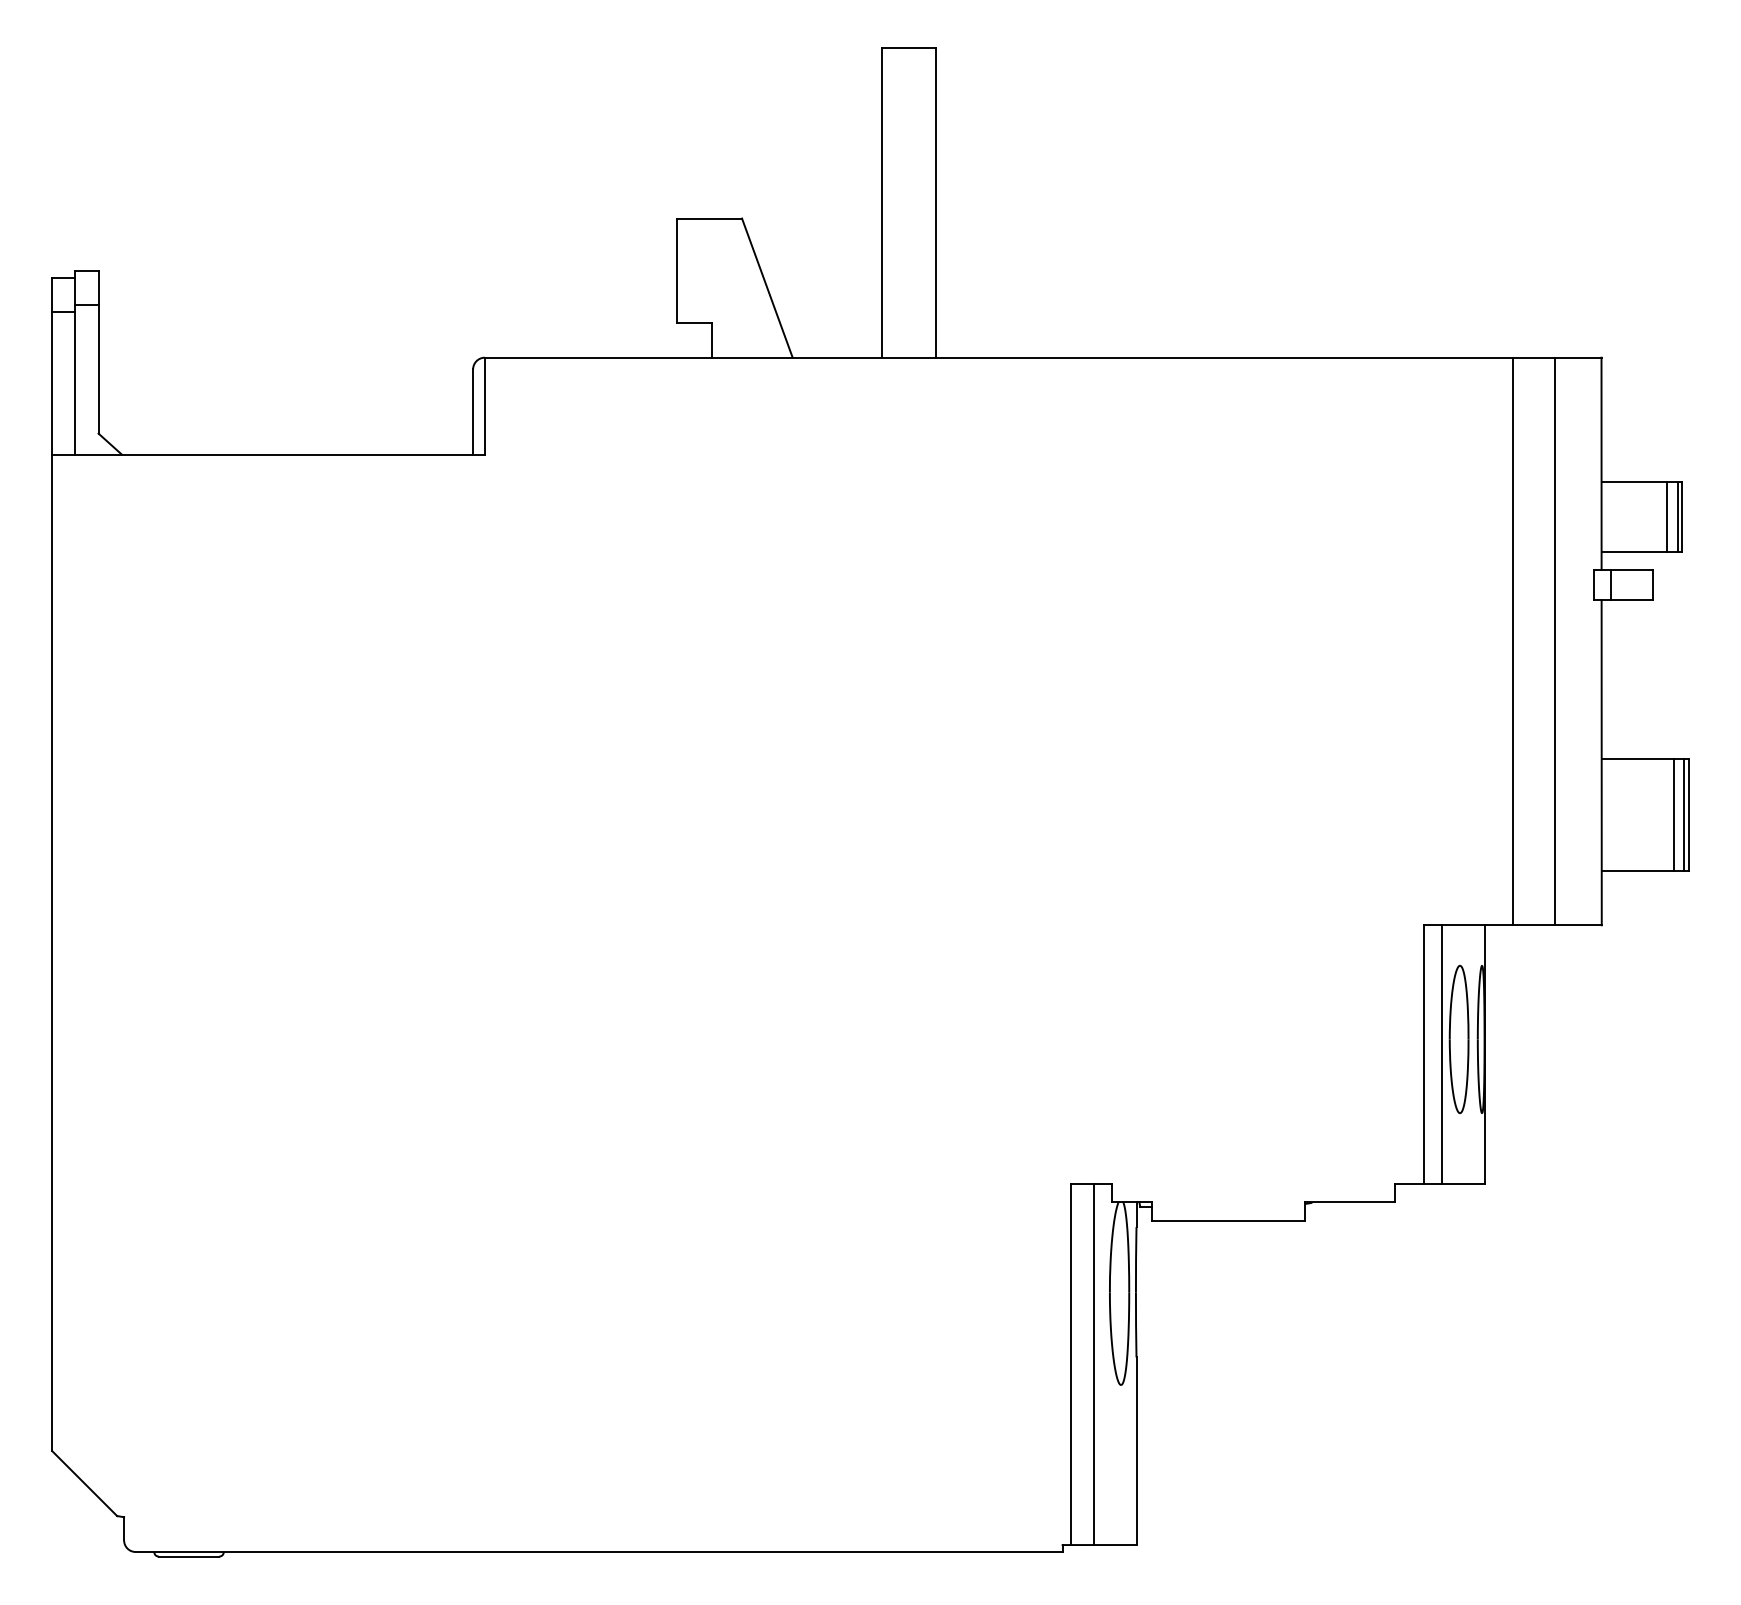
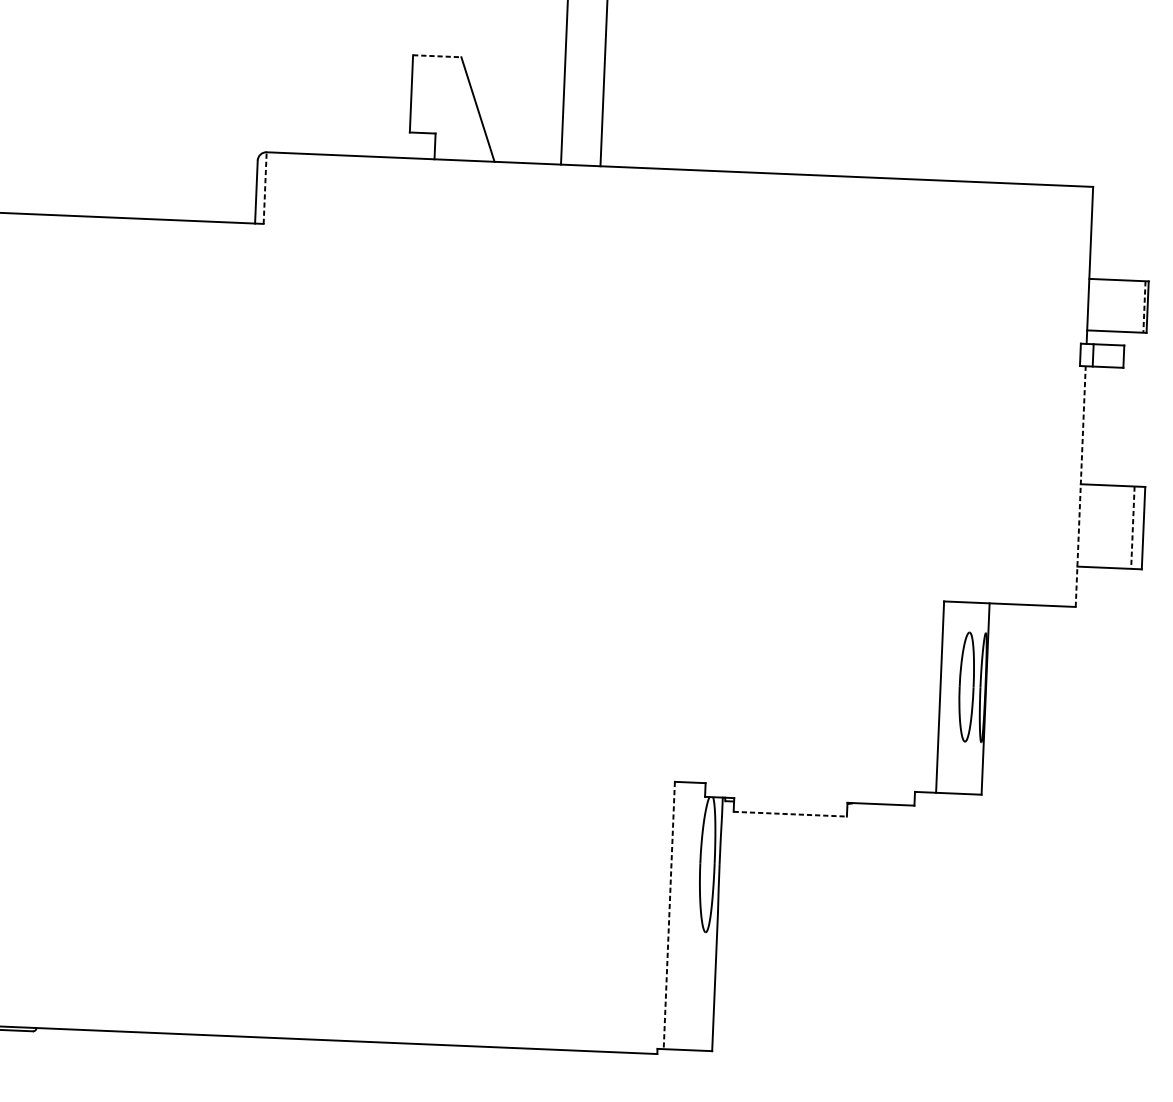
line: (709, 218) -> (437, 56), solid -> dashed
line: (484, 405) -> (265, 187), solid -> dashed
line: (1667, 516) -> (1137, 306), removed
line: (1677, 516) -> (1144, 306), solid -> dashed
line: (1513, 641) -> (1019, 394), removed
line: (1554, 641) -> (1049, 395), removed
line: (1601, 762) -> (1080, 486), solid -> dashed
line: (1684, 814) -> (1140, 527), removed
line: (1674, 815) -> (1132, 527), solid -> dashed
line: (1442, 1054) -> (953, 697), removed
line: (1228, 1220) -> (790, 813), solid -> dashed
line: (1071, 1364) -> (669, 915), solid -> dashed
line: (1093, 1364) -> (685, 916), removed

